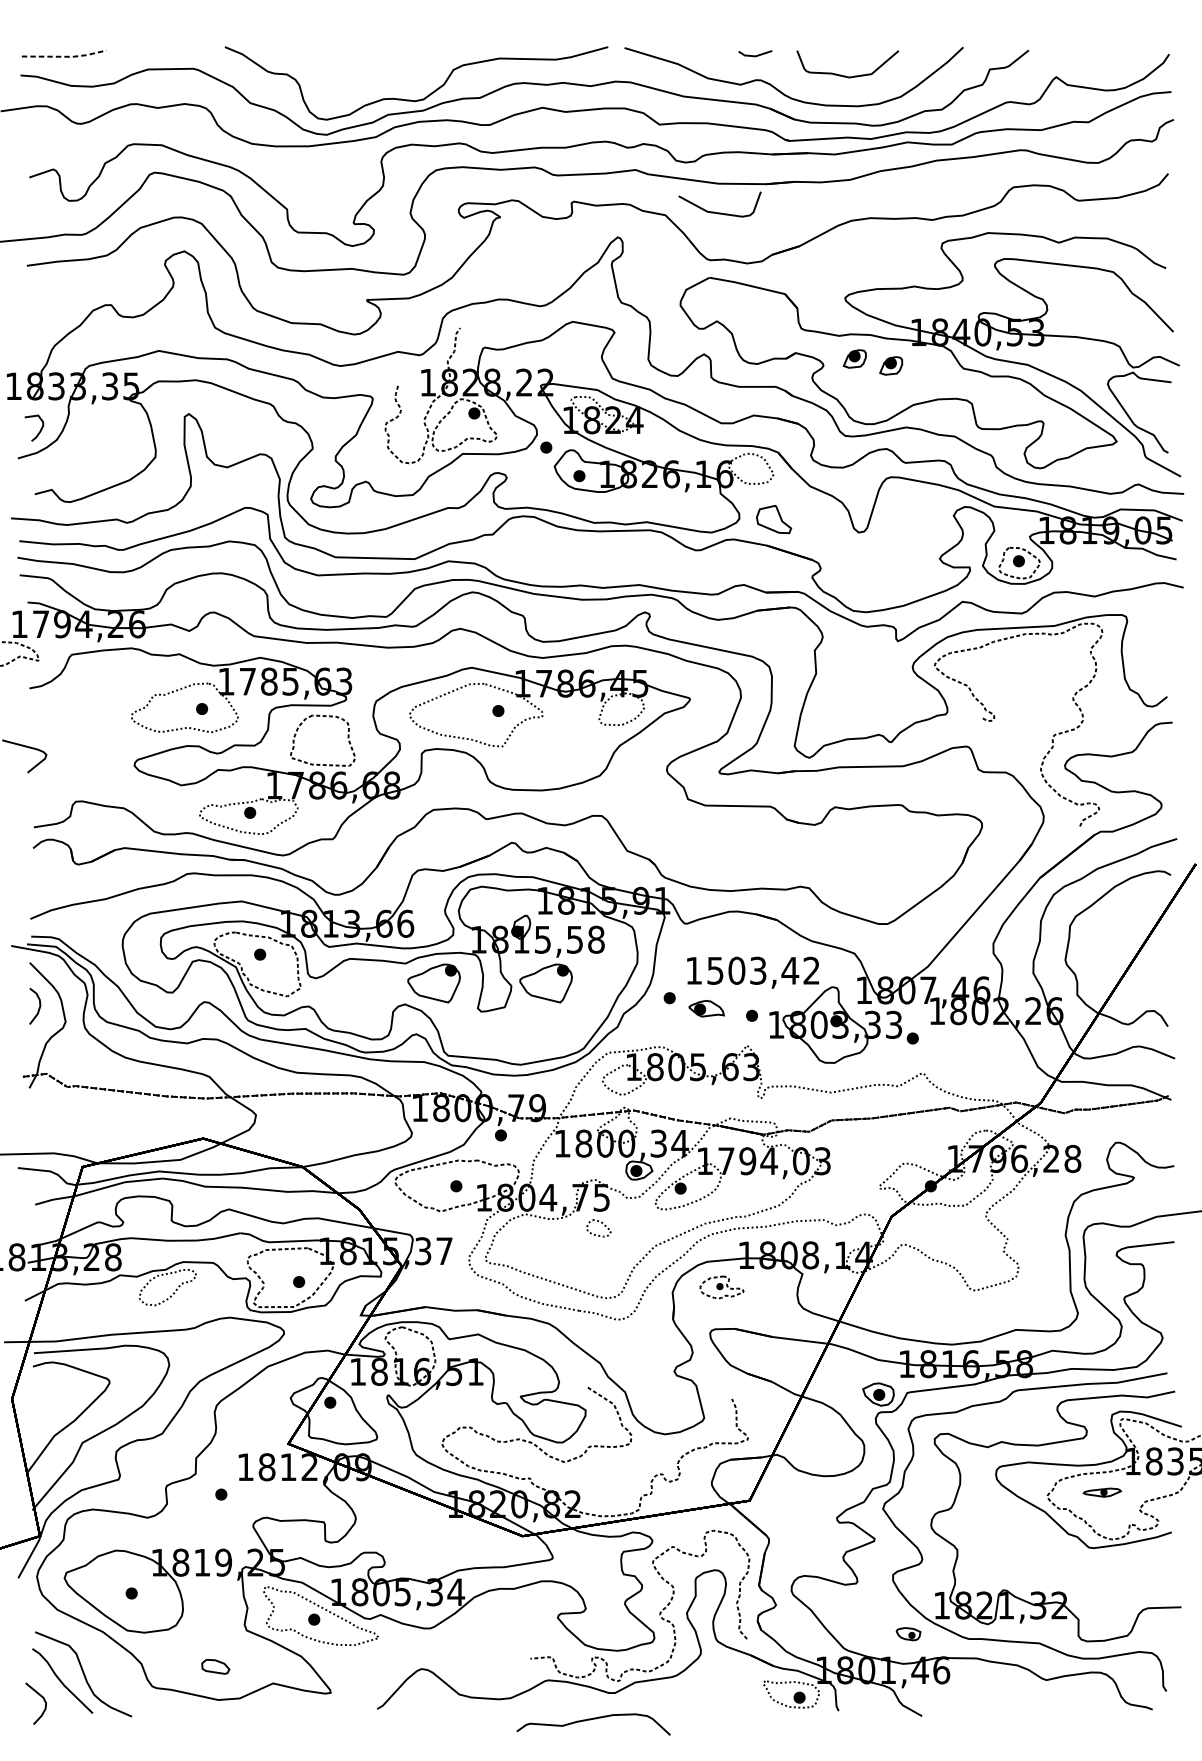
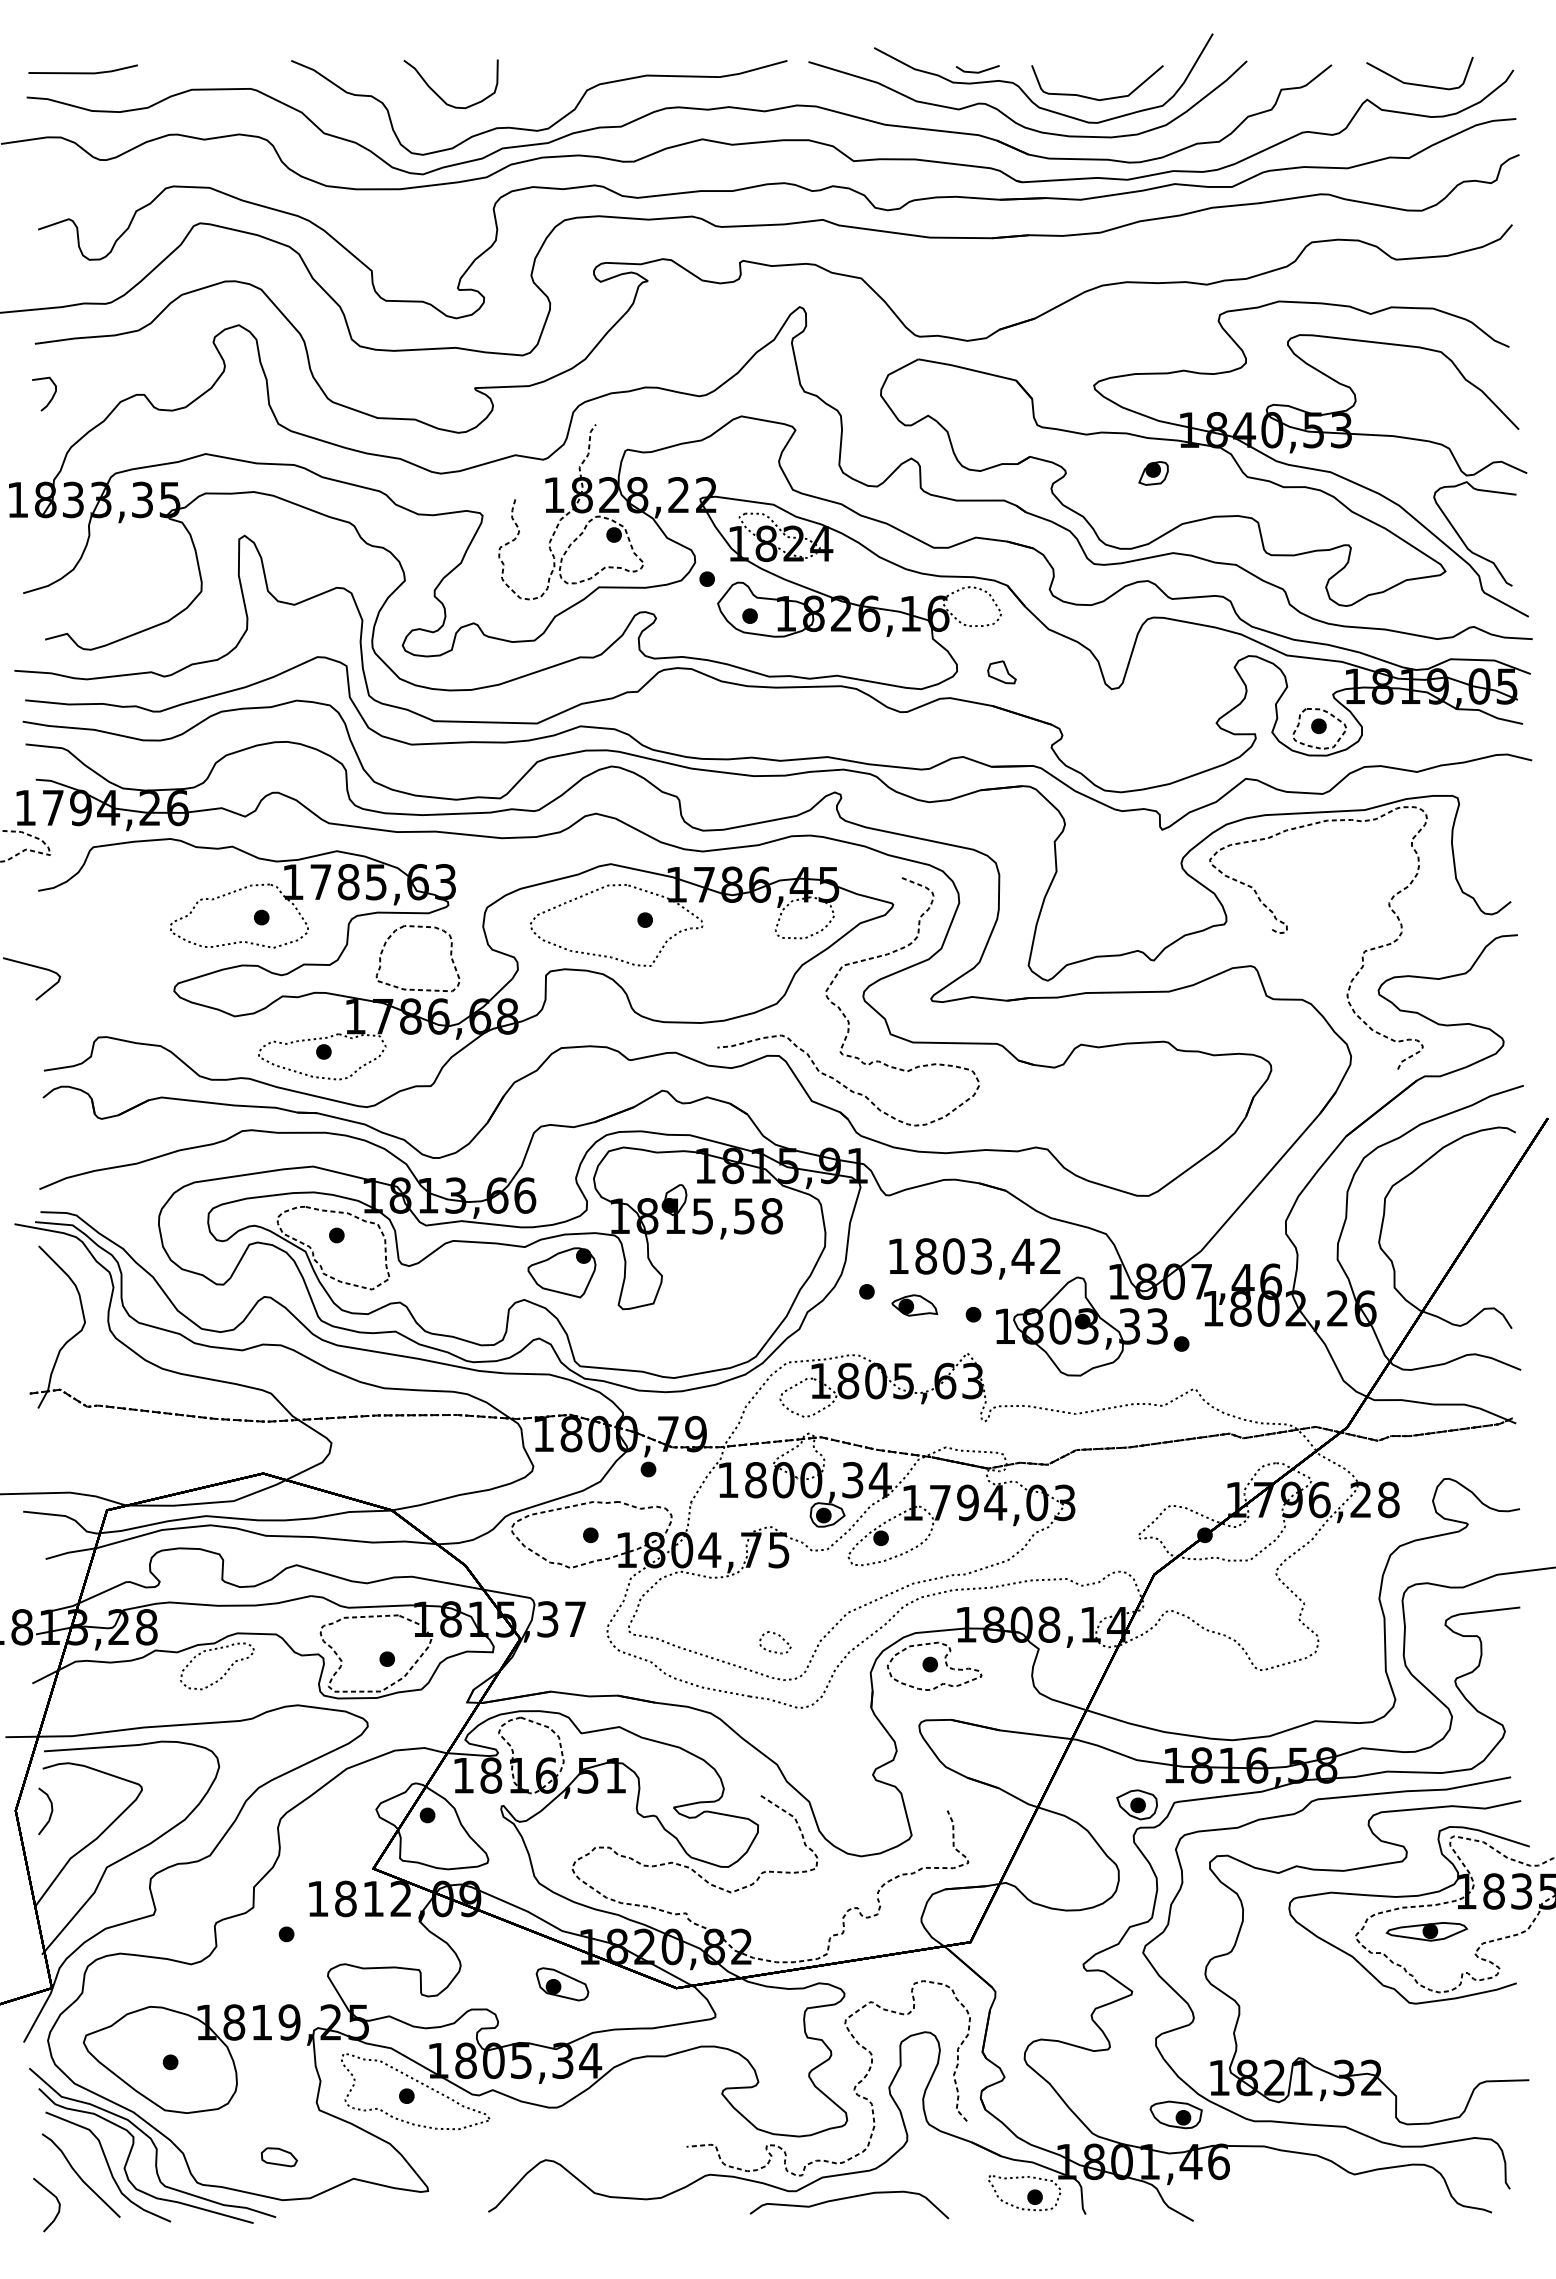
line: (65, 56) -> (84, 73), dashed -> solid
curve: (792, 71) -> (1025, 92), added
curve: (339, 73) -> (439, 95), added
curve: (717, 212) -> (1416, 83), moved
part: (854, 358) -> (1106, 464), removed
curve: (39, 430) -> (51, 397), moved
part: (773, 519) -> (1001, 672), size x0.62
curve: (648, 777) -> (839, 1006), added
text: (715, 970) -> (926, 1256), 1503,42 -> 1803,42
part: (545, 983) -> (706, 1272), removed
curve: (38, 1007) -> (50, 1812), moved
part: (602, 1223) -> (779, 1636), moved
part: (721, 1286) -> (934, 1665), size x1.67
part: (1102, 1492) -> (1426, 1931), size x1.67
part: (434, 1533) -> (562, 1984), added
part: (908, 1633) -> (1175, 2114), size x1.67
part: (117, 1657) -> (152, 2145), added
curve: (593, 1719) -> (849, 2198), moved

